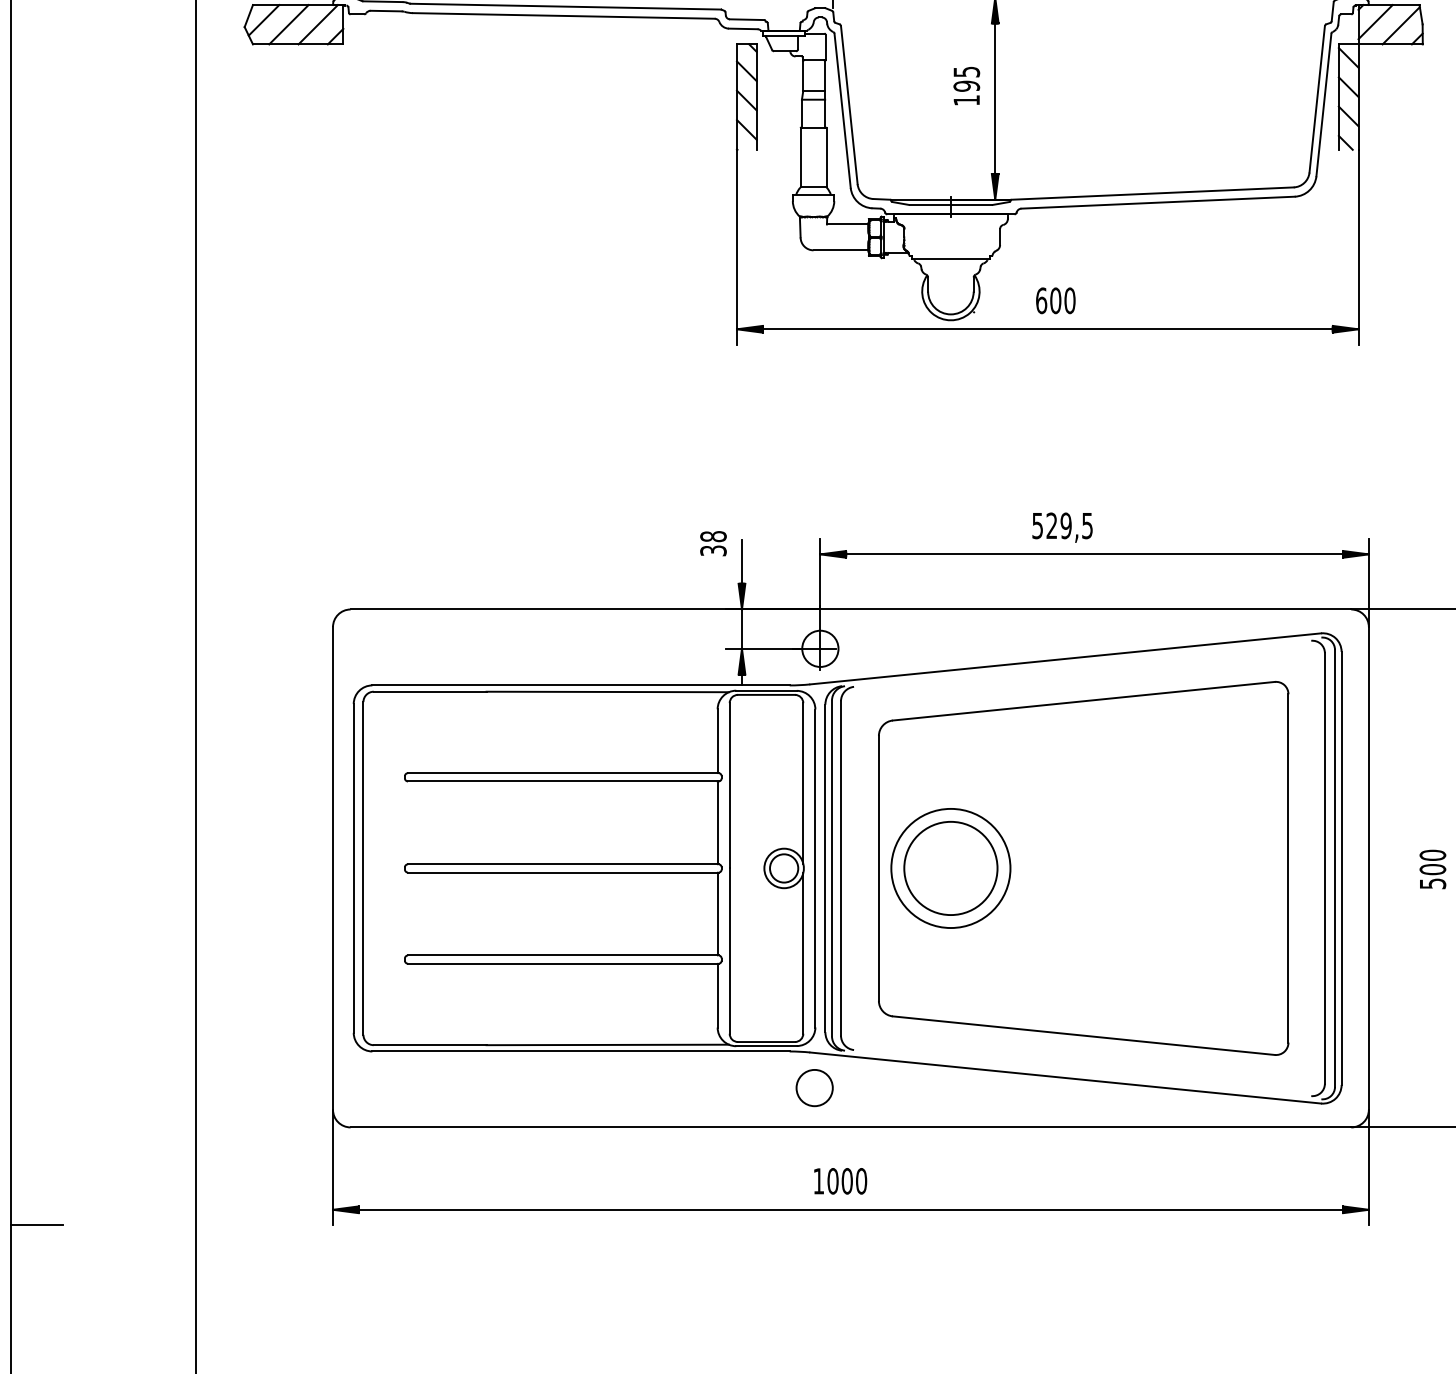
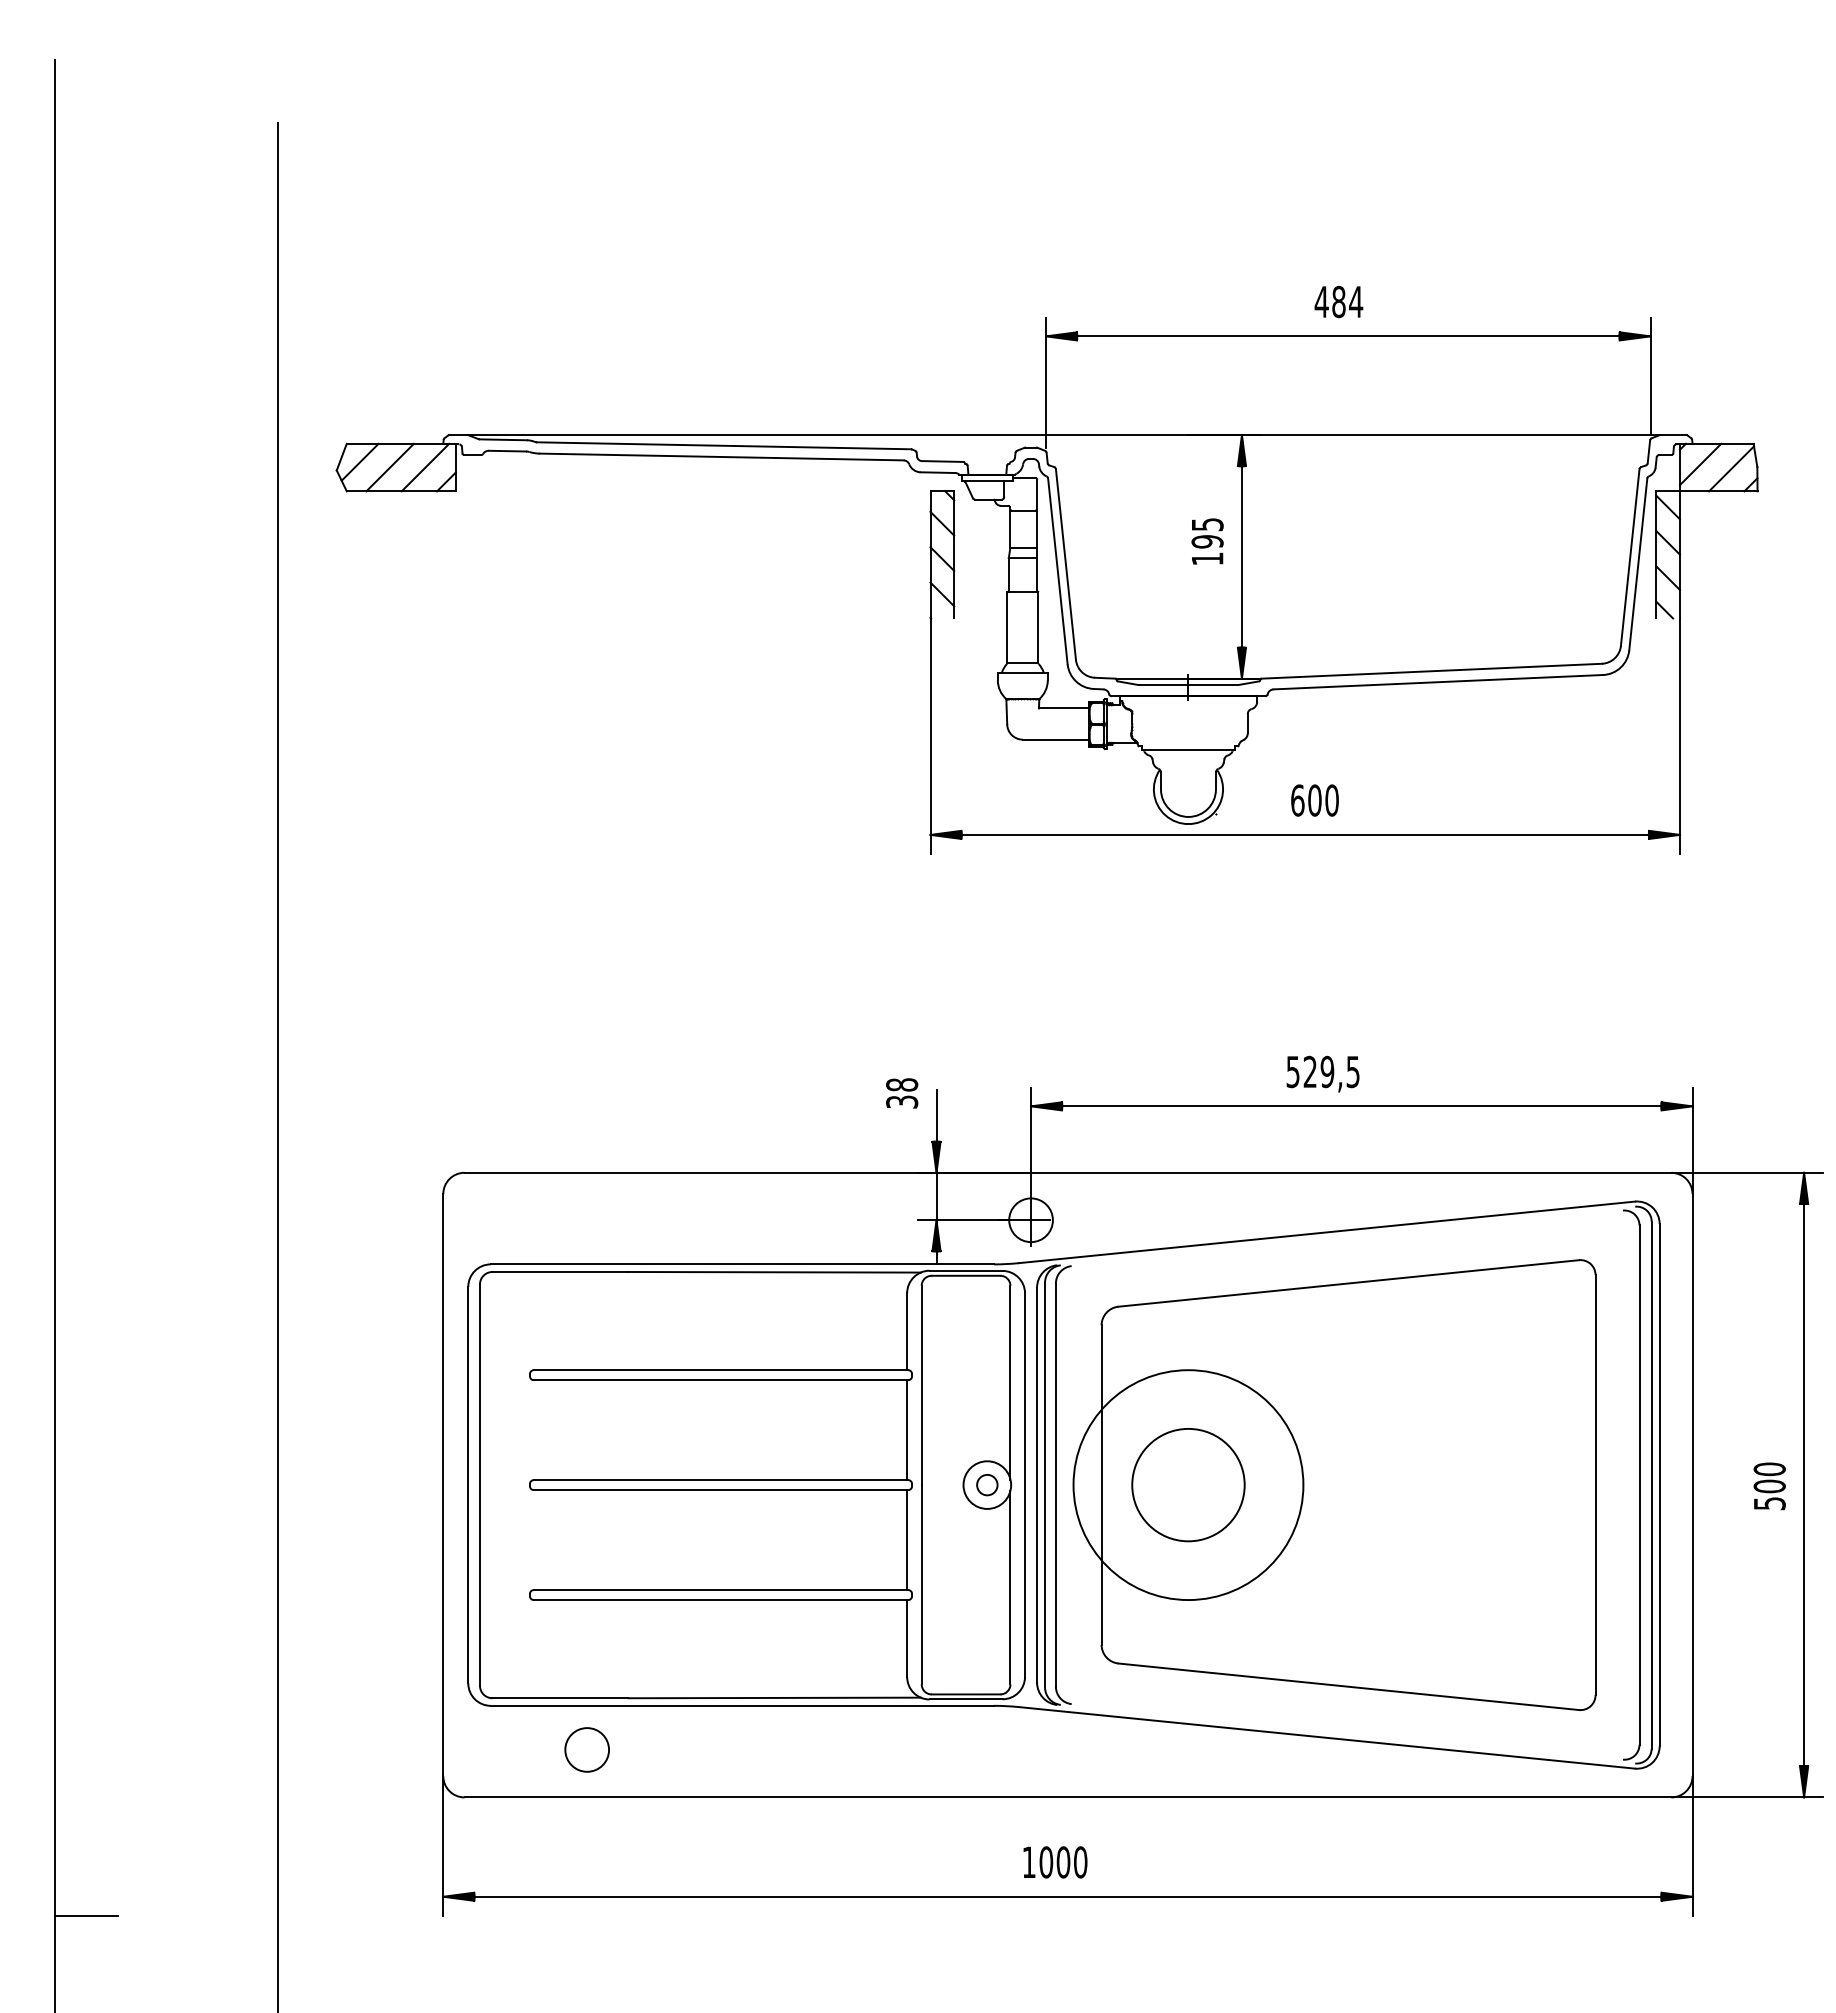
circle: (950, 867) -> (1188, 1484), size x1.6
circle: (784, 868) -> (987, 1485), size x0.6
circle: (814, 1087) -> (586, 1749), moved

